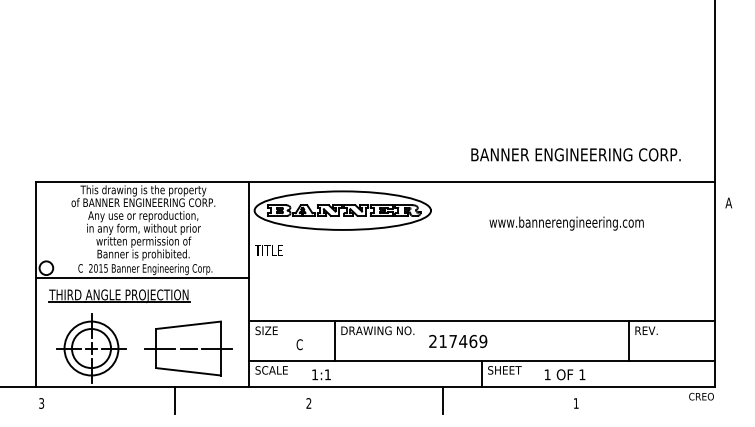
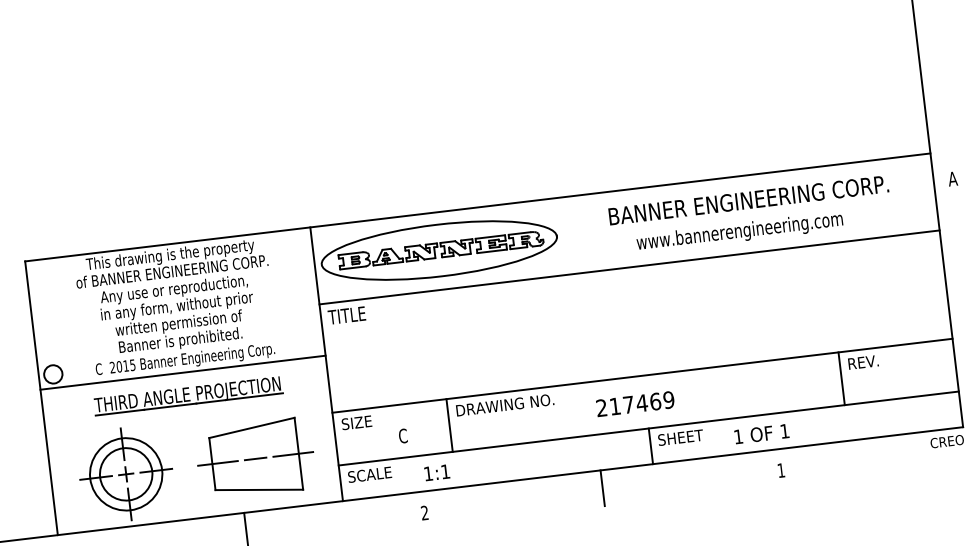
text: (575, 154) -> (748, 199), moved
line: (481, 239) -> (628, 266), added
part: (119, 296) -> (188, 396), moved
text: (458, 341) -> (635, 404), moved

